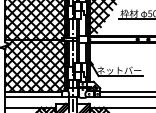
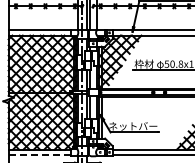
line: (33, 97) -> (39, 155), solid -> dashed

